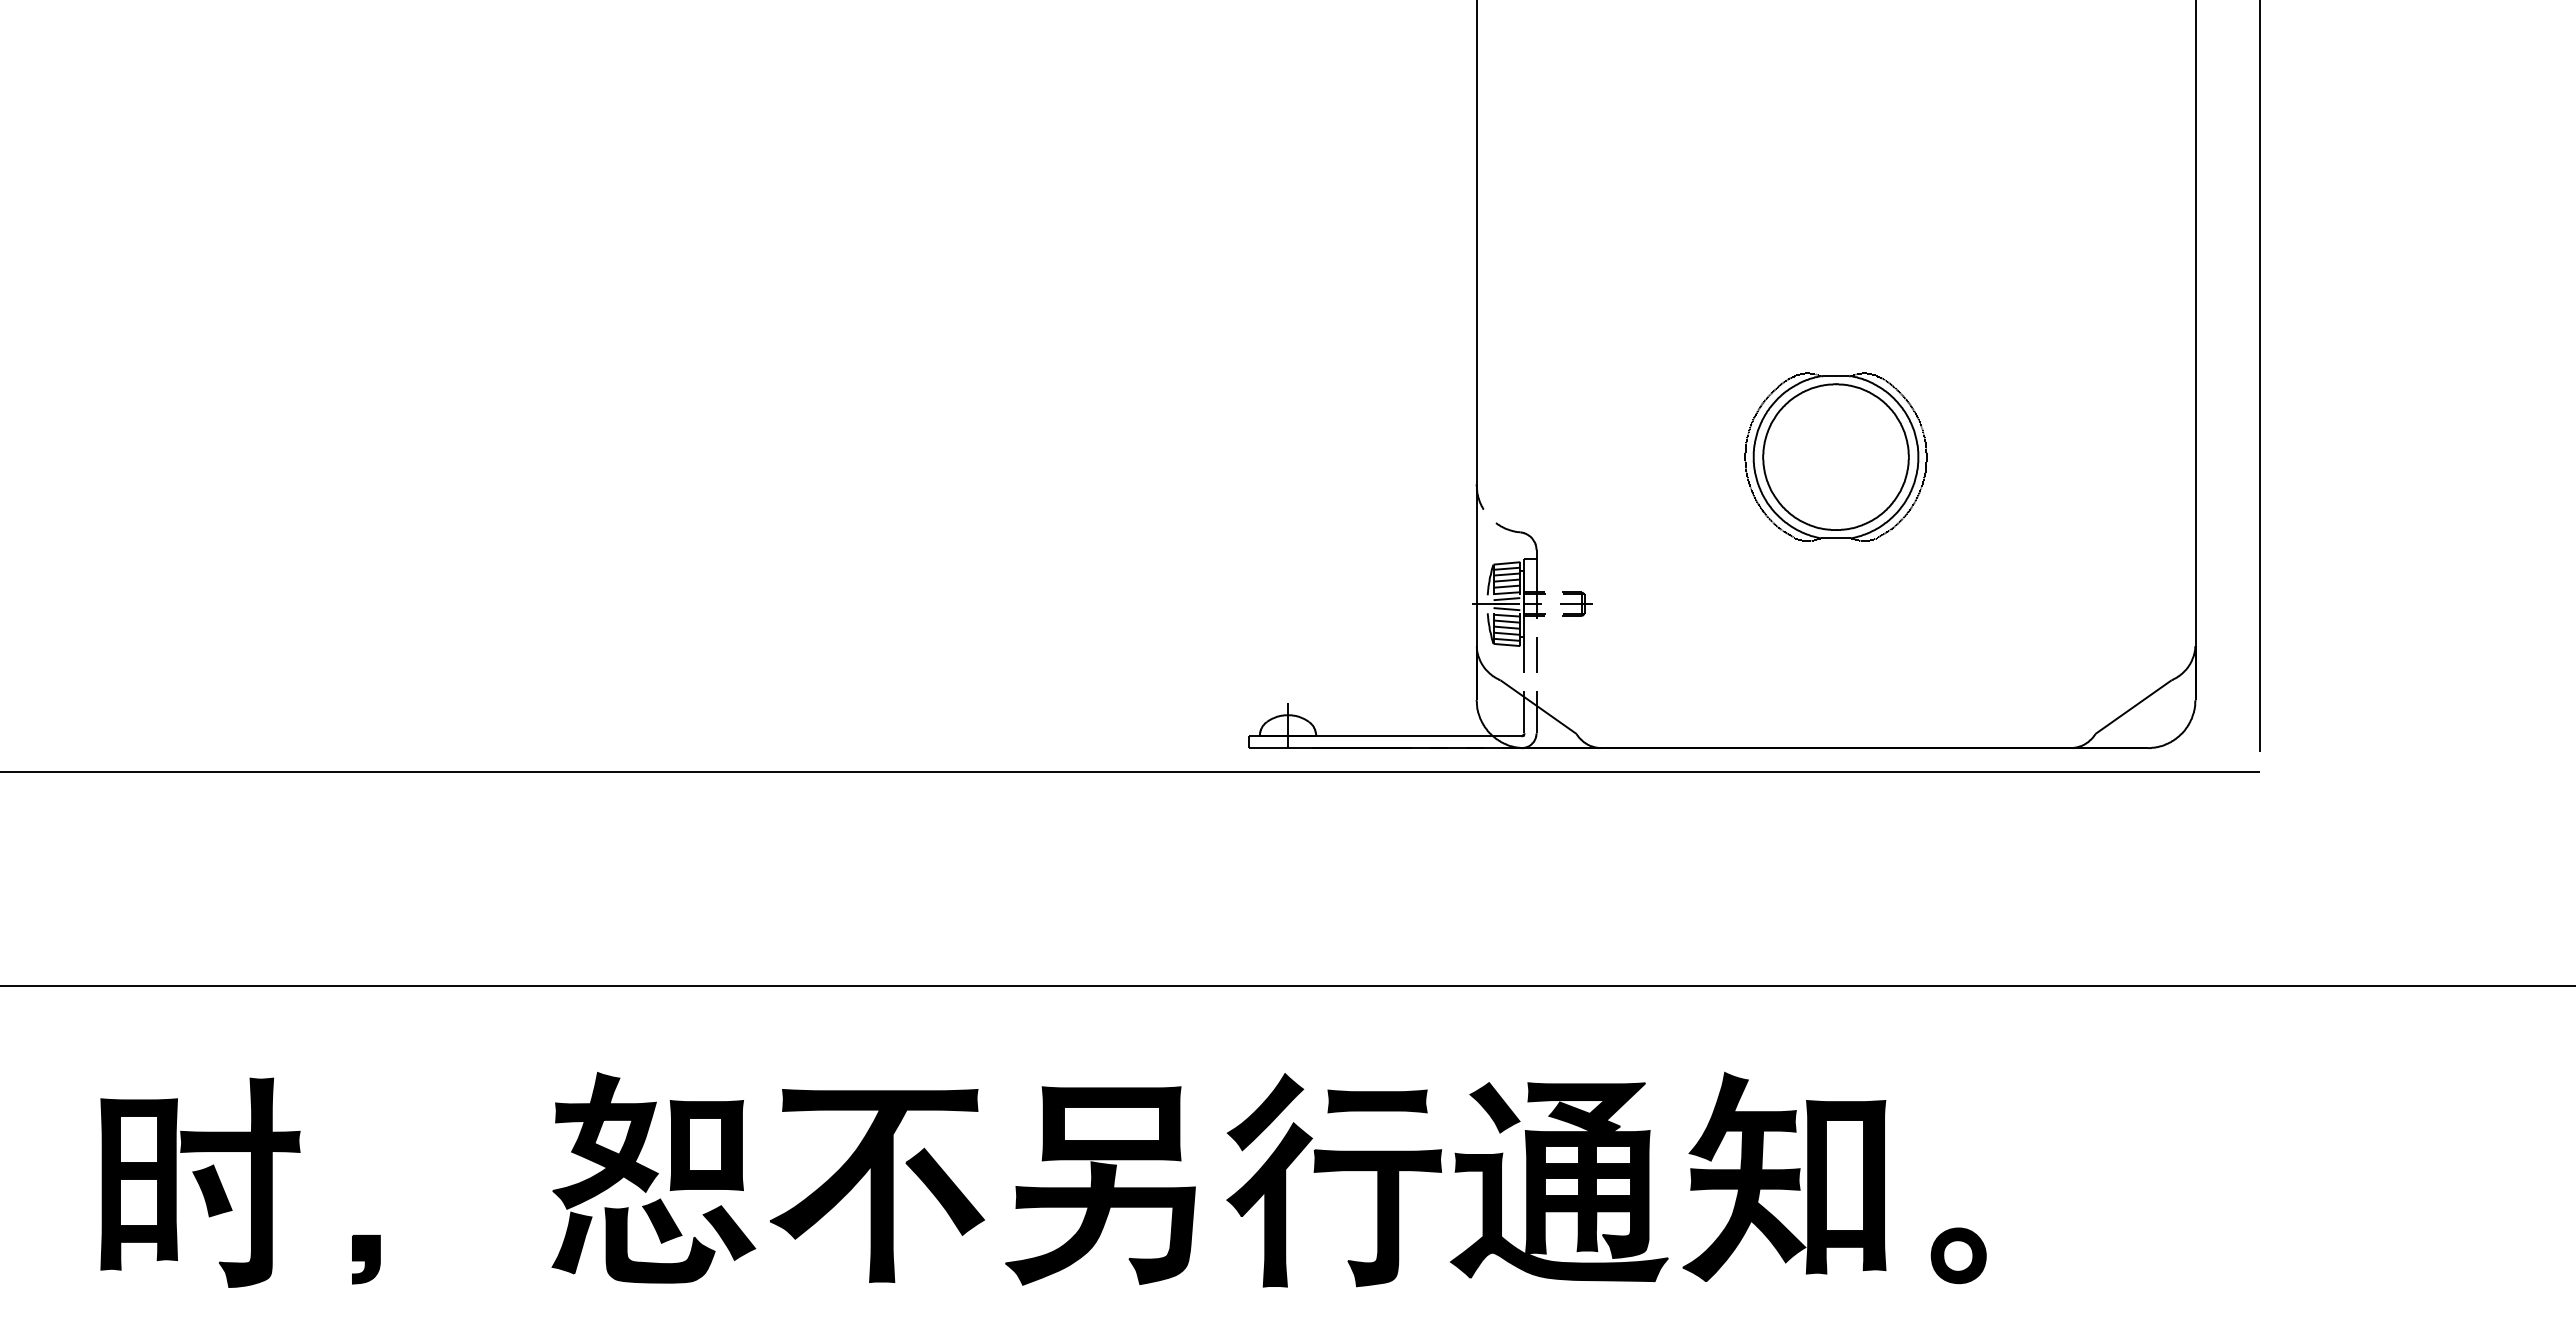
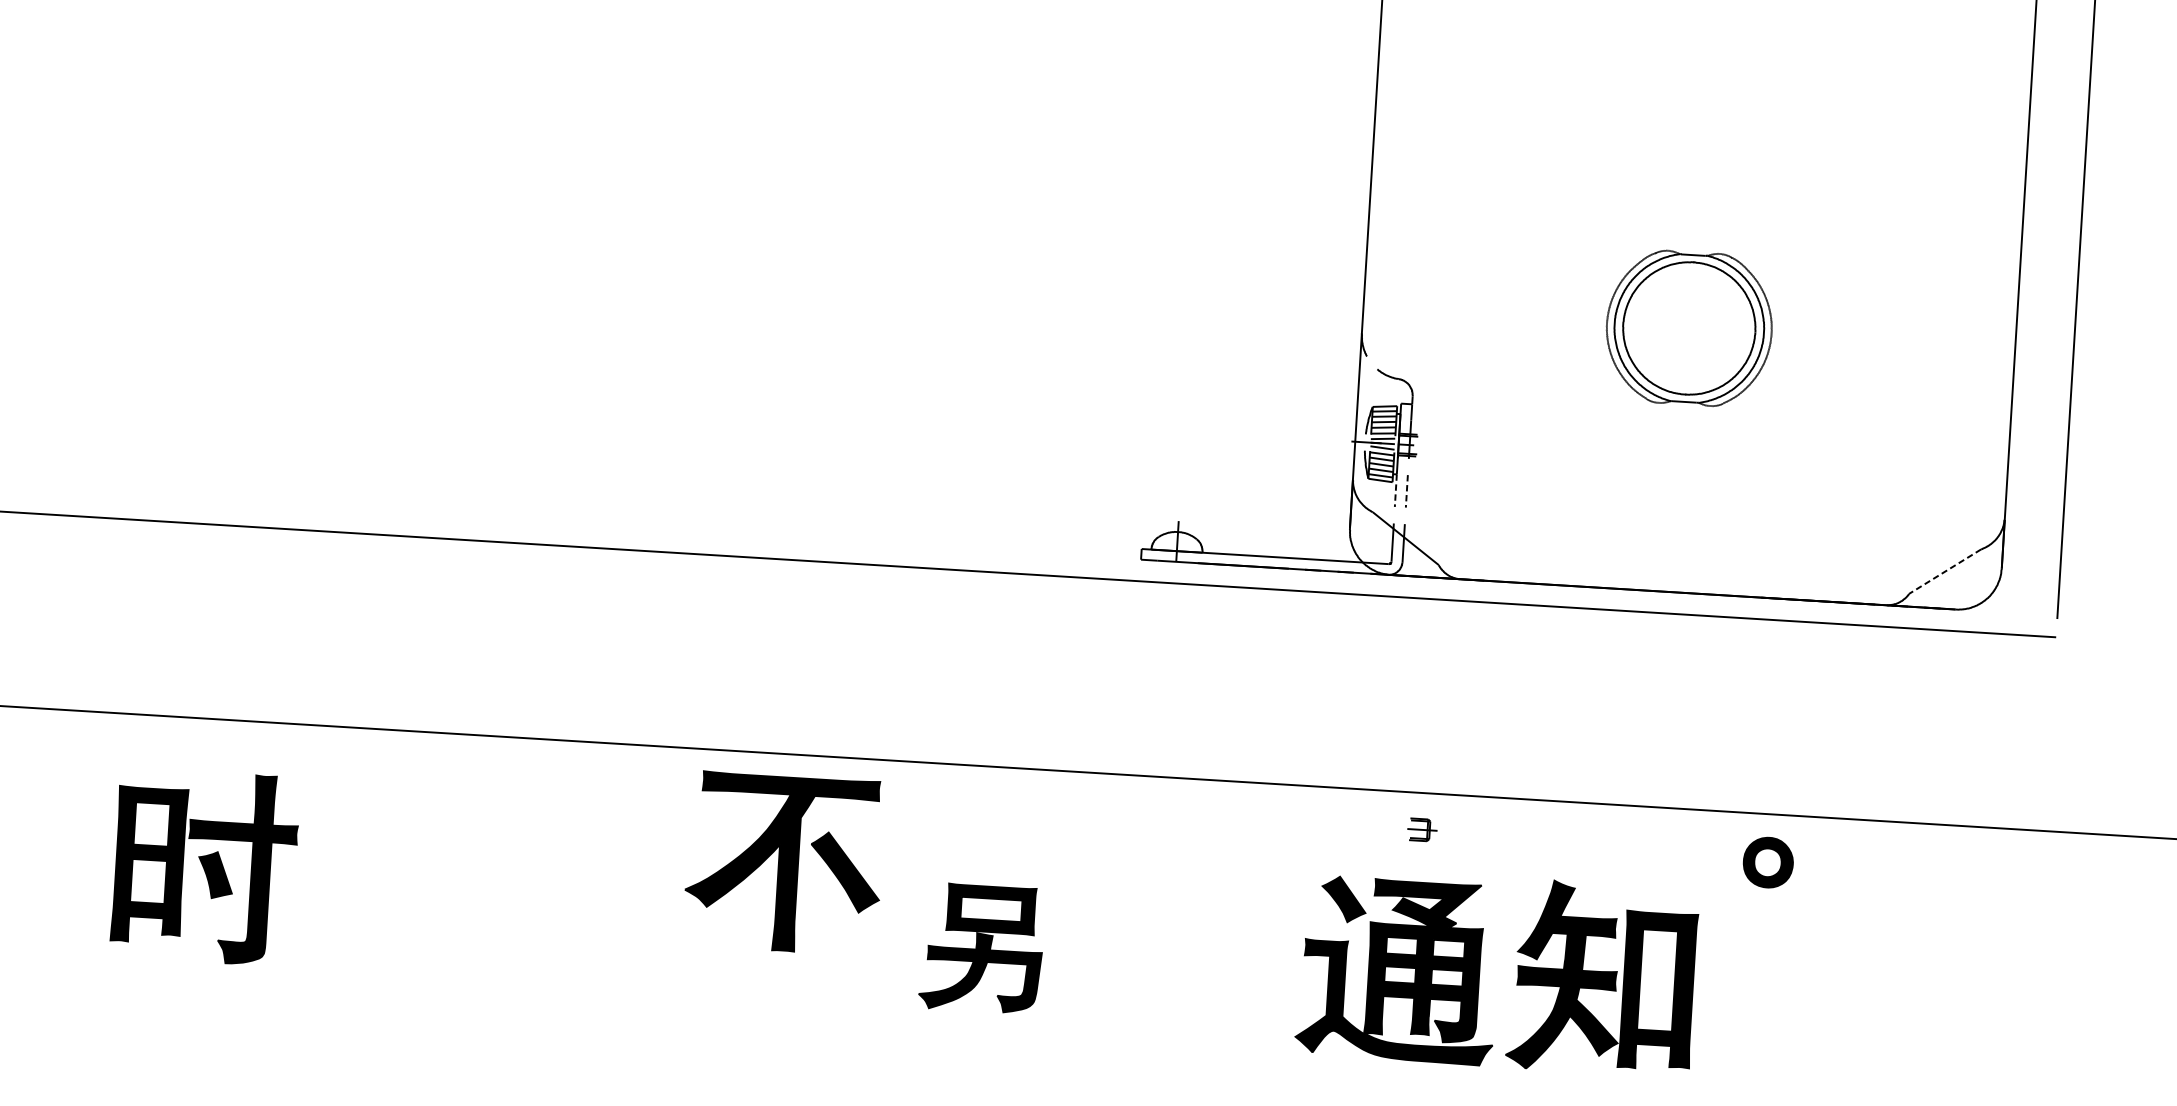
part: (1576, 603) -> (1422, 829), moved
line: (1524, 655) -> (1395, 491), solid -> dashed
line: (1536, 655) -> (1406, 491), solid -> dashed
line: (2133, 707) -> (1945, 571), solid -> dashed
part: (1334, 1171) -> (1194, 948), removed
part: (653, 1177) -> (577, 915), removed
part: (200, 1182) -> (205, 866), moved
part: (877, 1185) -> (784, 863), moved
part: (1100, 1185) -> (982, 948), size x0.7
part: (1958, 1255) -> (1768, 862), moved
part: (366, 1259) -> (312, 974), removed

